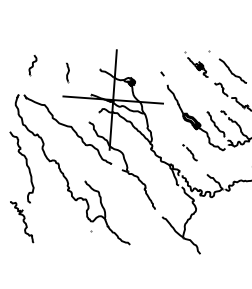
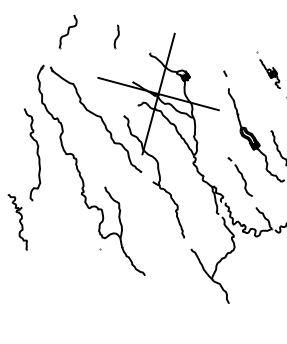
part: (32, 65) -> (67, 32), size x1.43
line: (67, 72) -> (116, 36), moved
part: (189, 152) -> (239, 176), size x1.67

